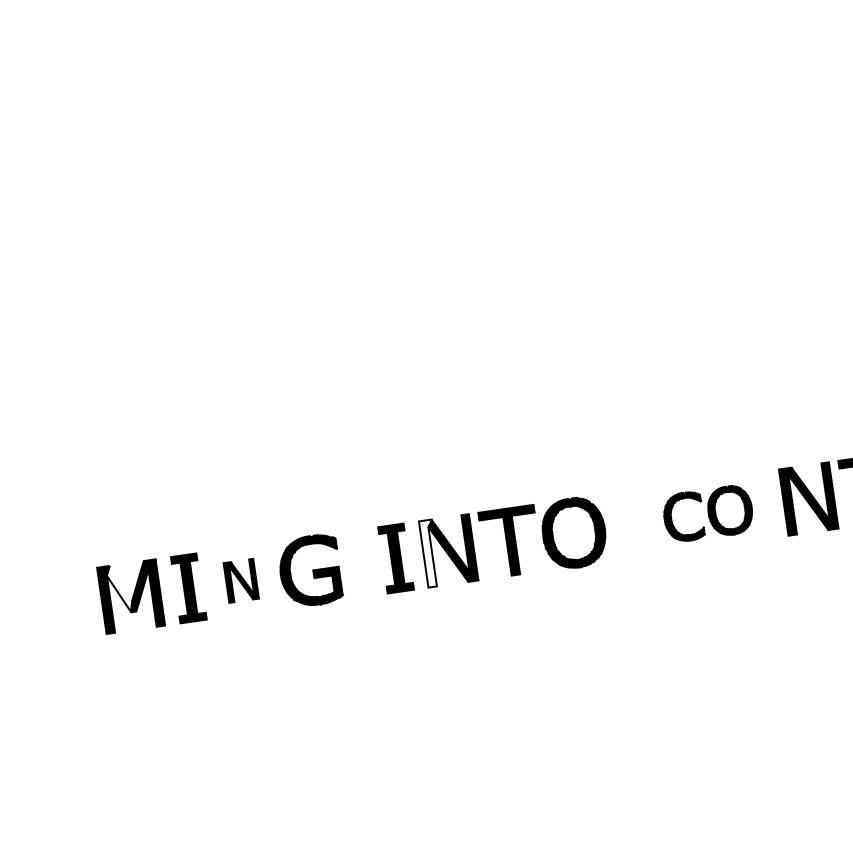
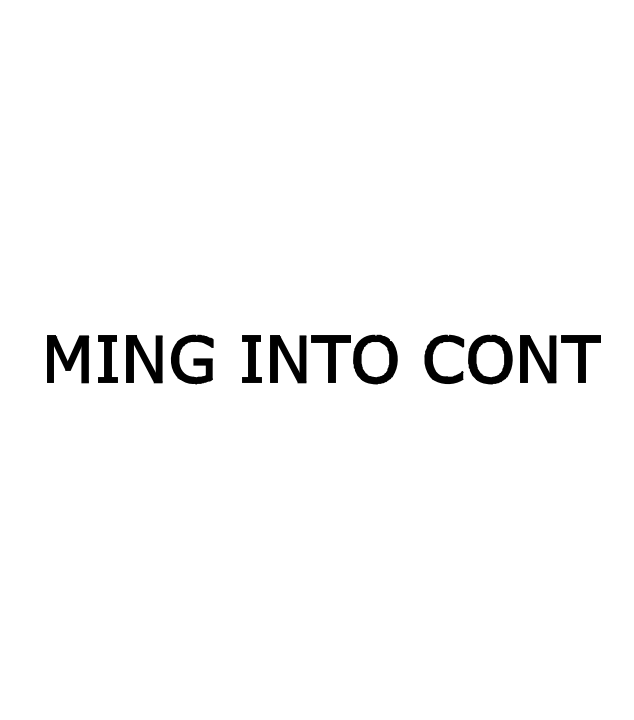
part: (708, 513) -> (468, 359), size x1.43
fill: (430, 553) -> (275, 359), added
part: (241, 580) -> (144, 359), size x1.67
fill: (119, 588) -> (60, 352), added

